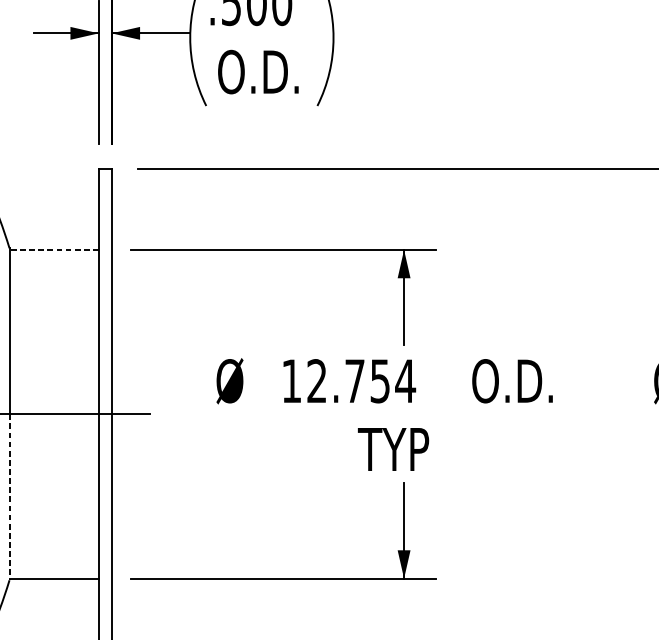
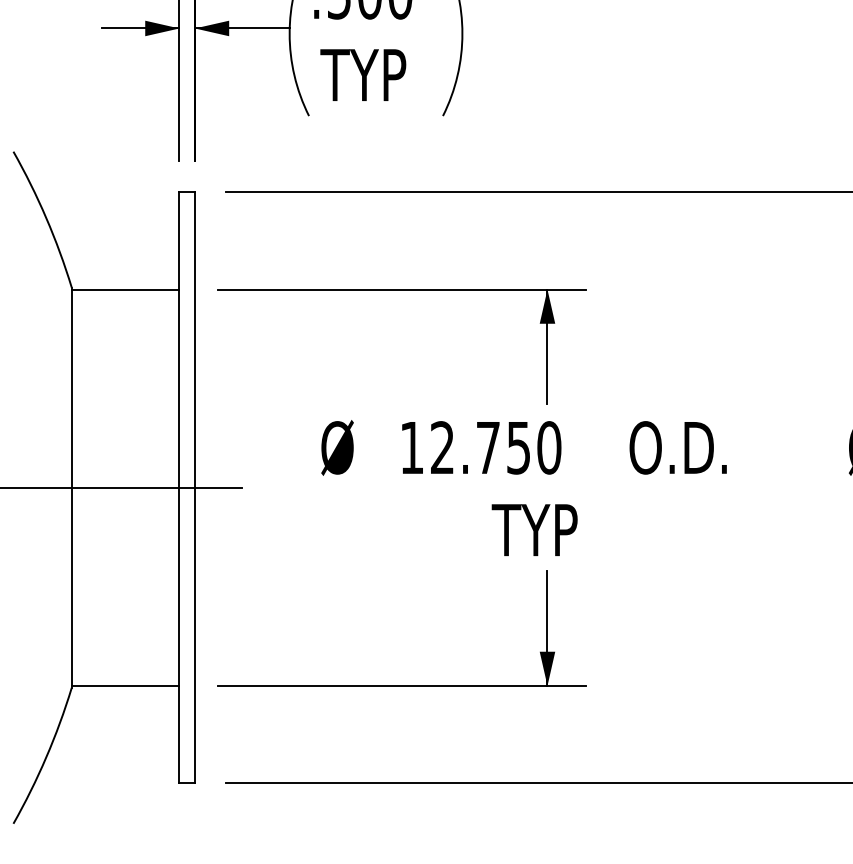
text: (257, 71) -> (370, 74), O.D. -> TYP
line: (54, 249) -> (125, 289), dashed -> solid
text: (404, 380) -> (548, 447), 12.754 -> 12.750
line: (9, 497) -> (71, 588), dashed -> solid

